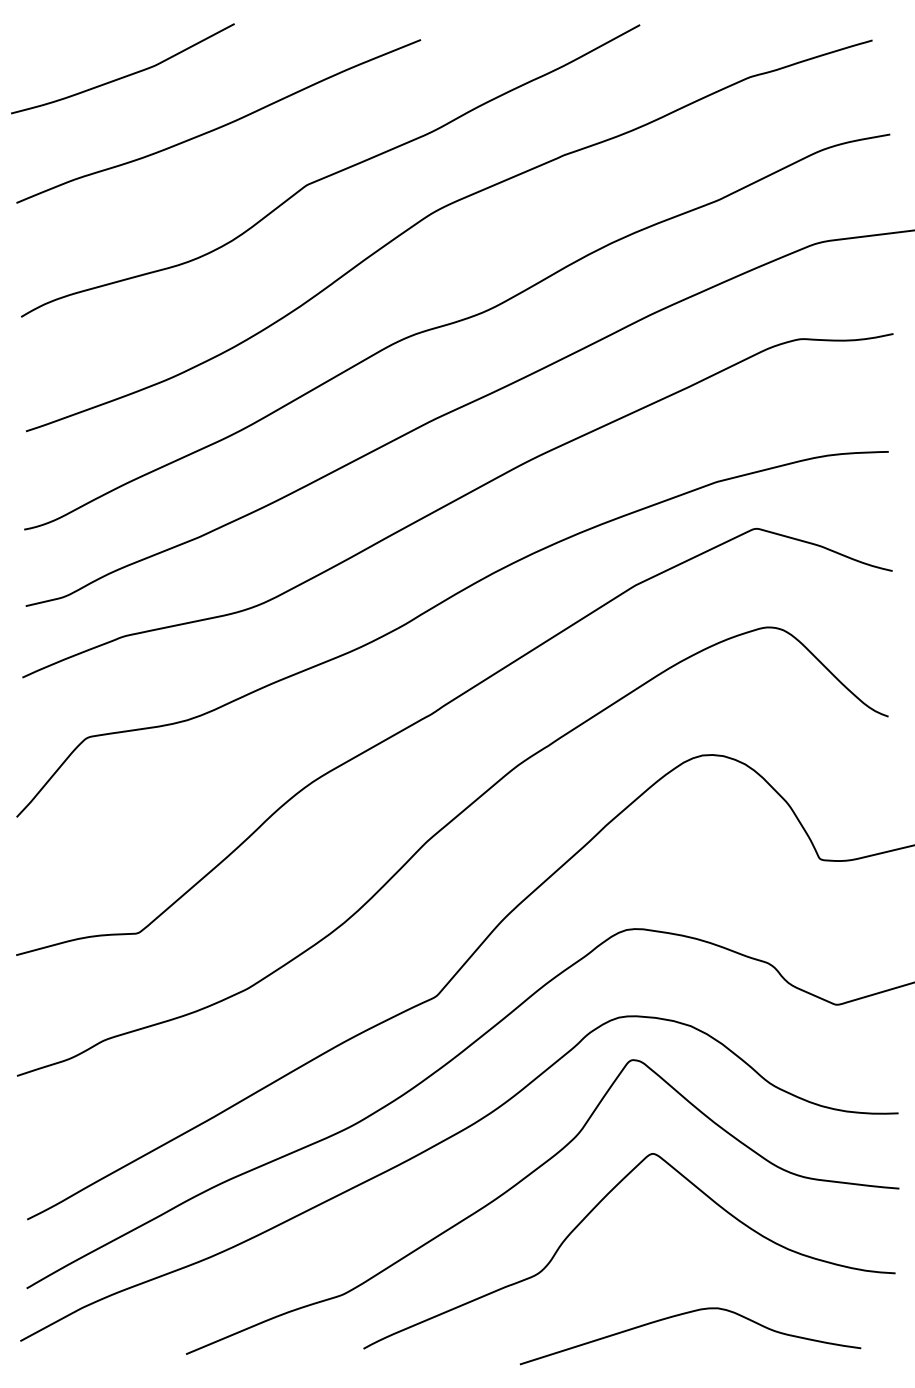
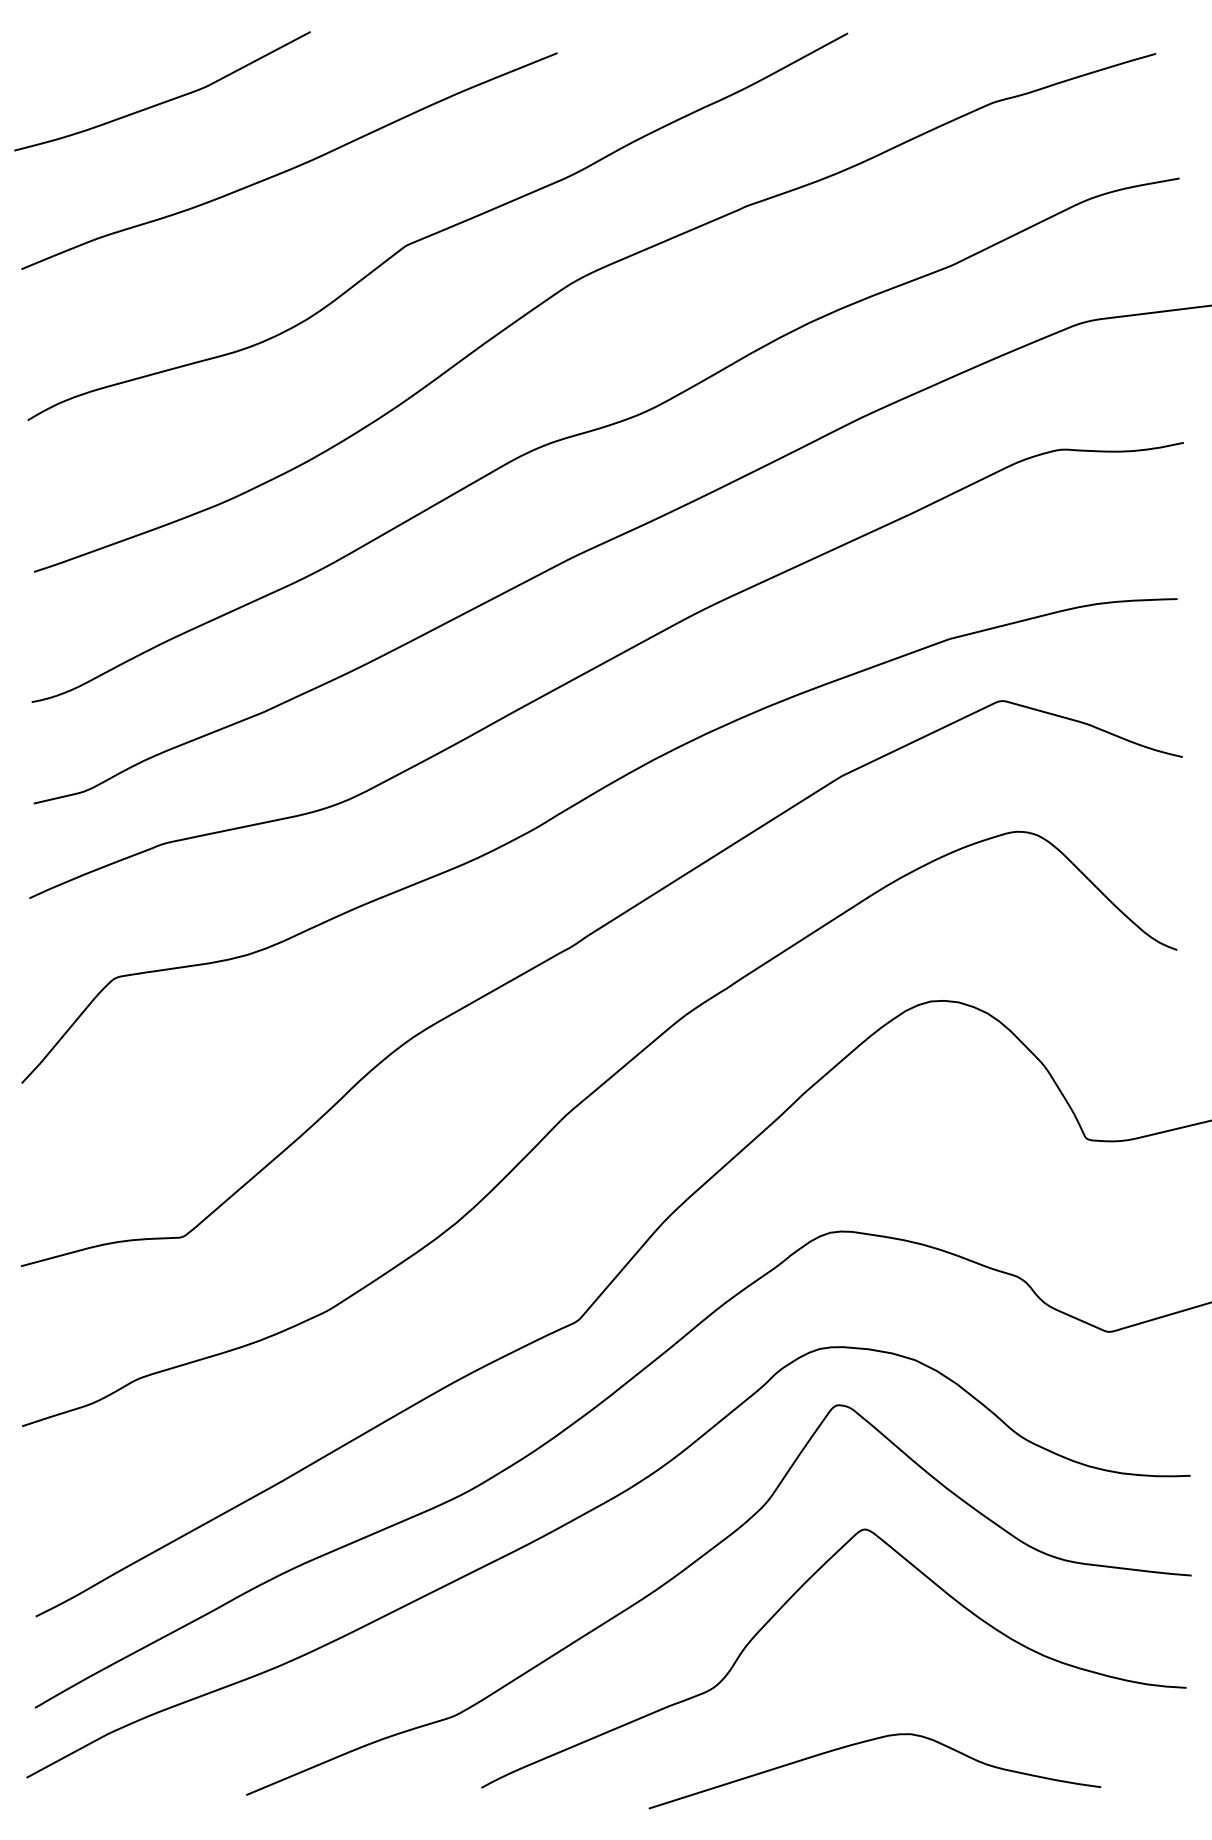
curve: (683, 1314) -> (865, 1742), moved

